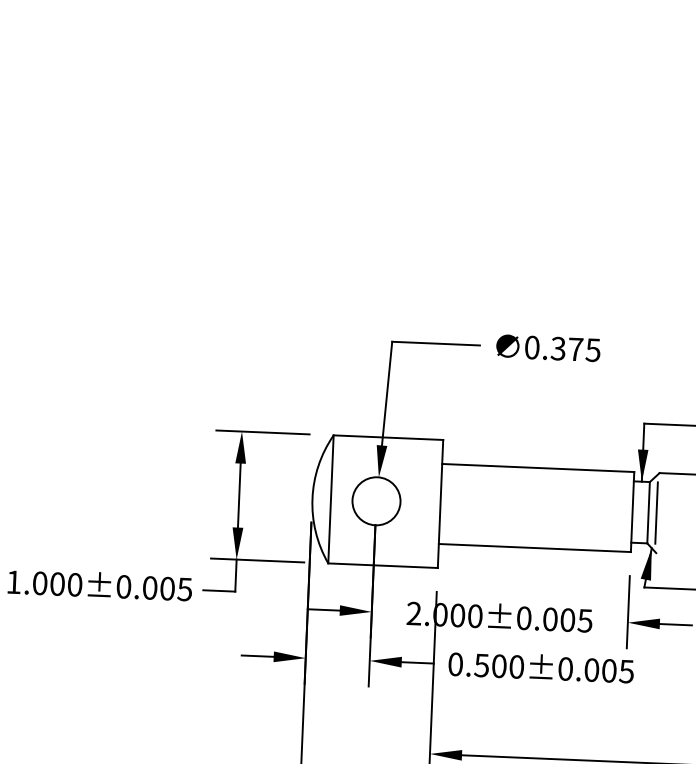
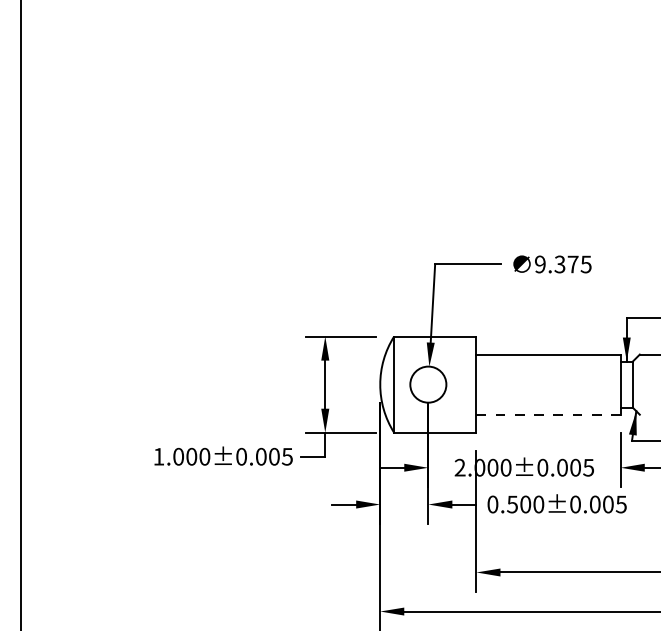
text: (532, 347) -> (540, 264), 0.375 -> 9.375
line: (656, 512) -> (638, 384), removed
line: (534, 547) -> (548, 414), solid -> dashed

